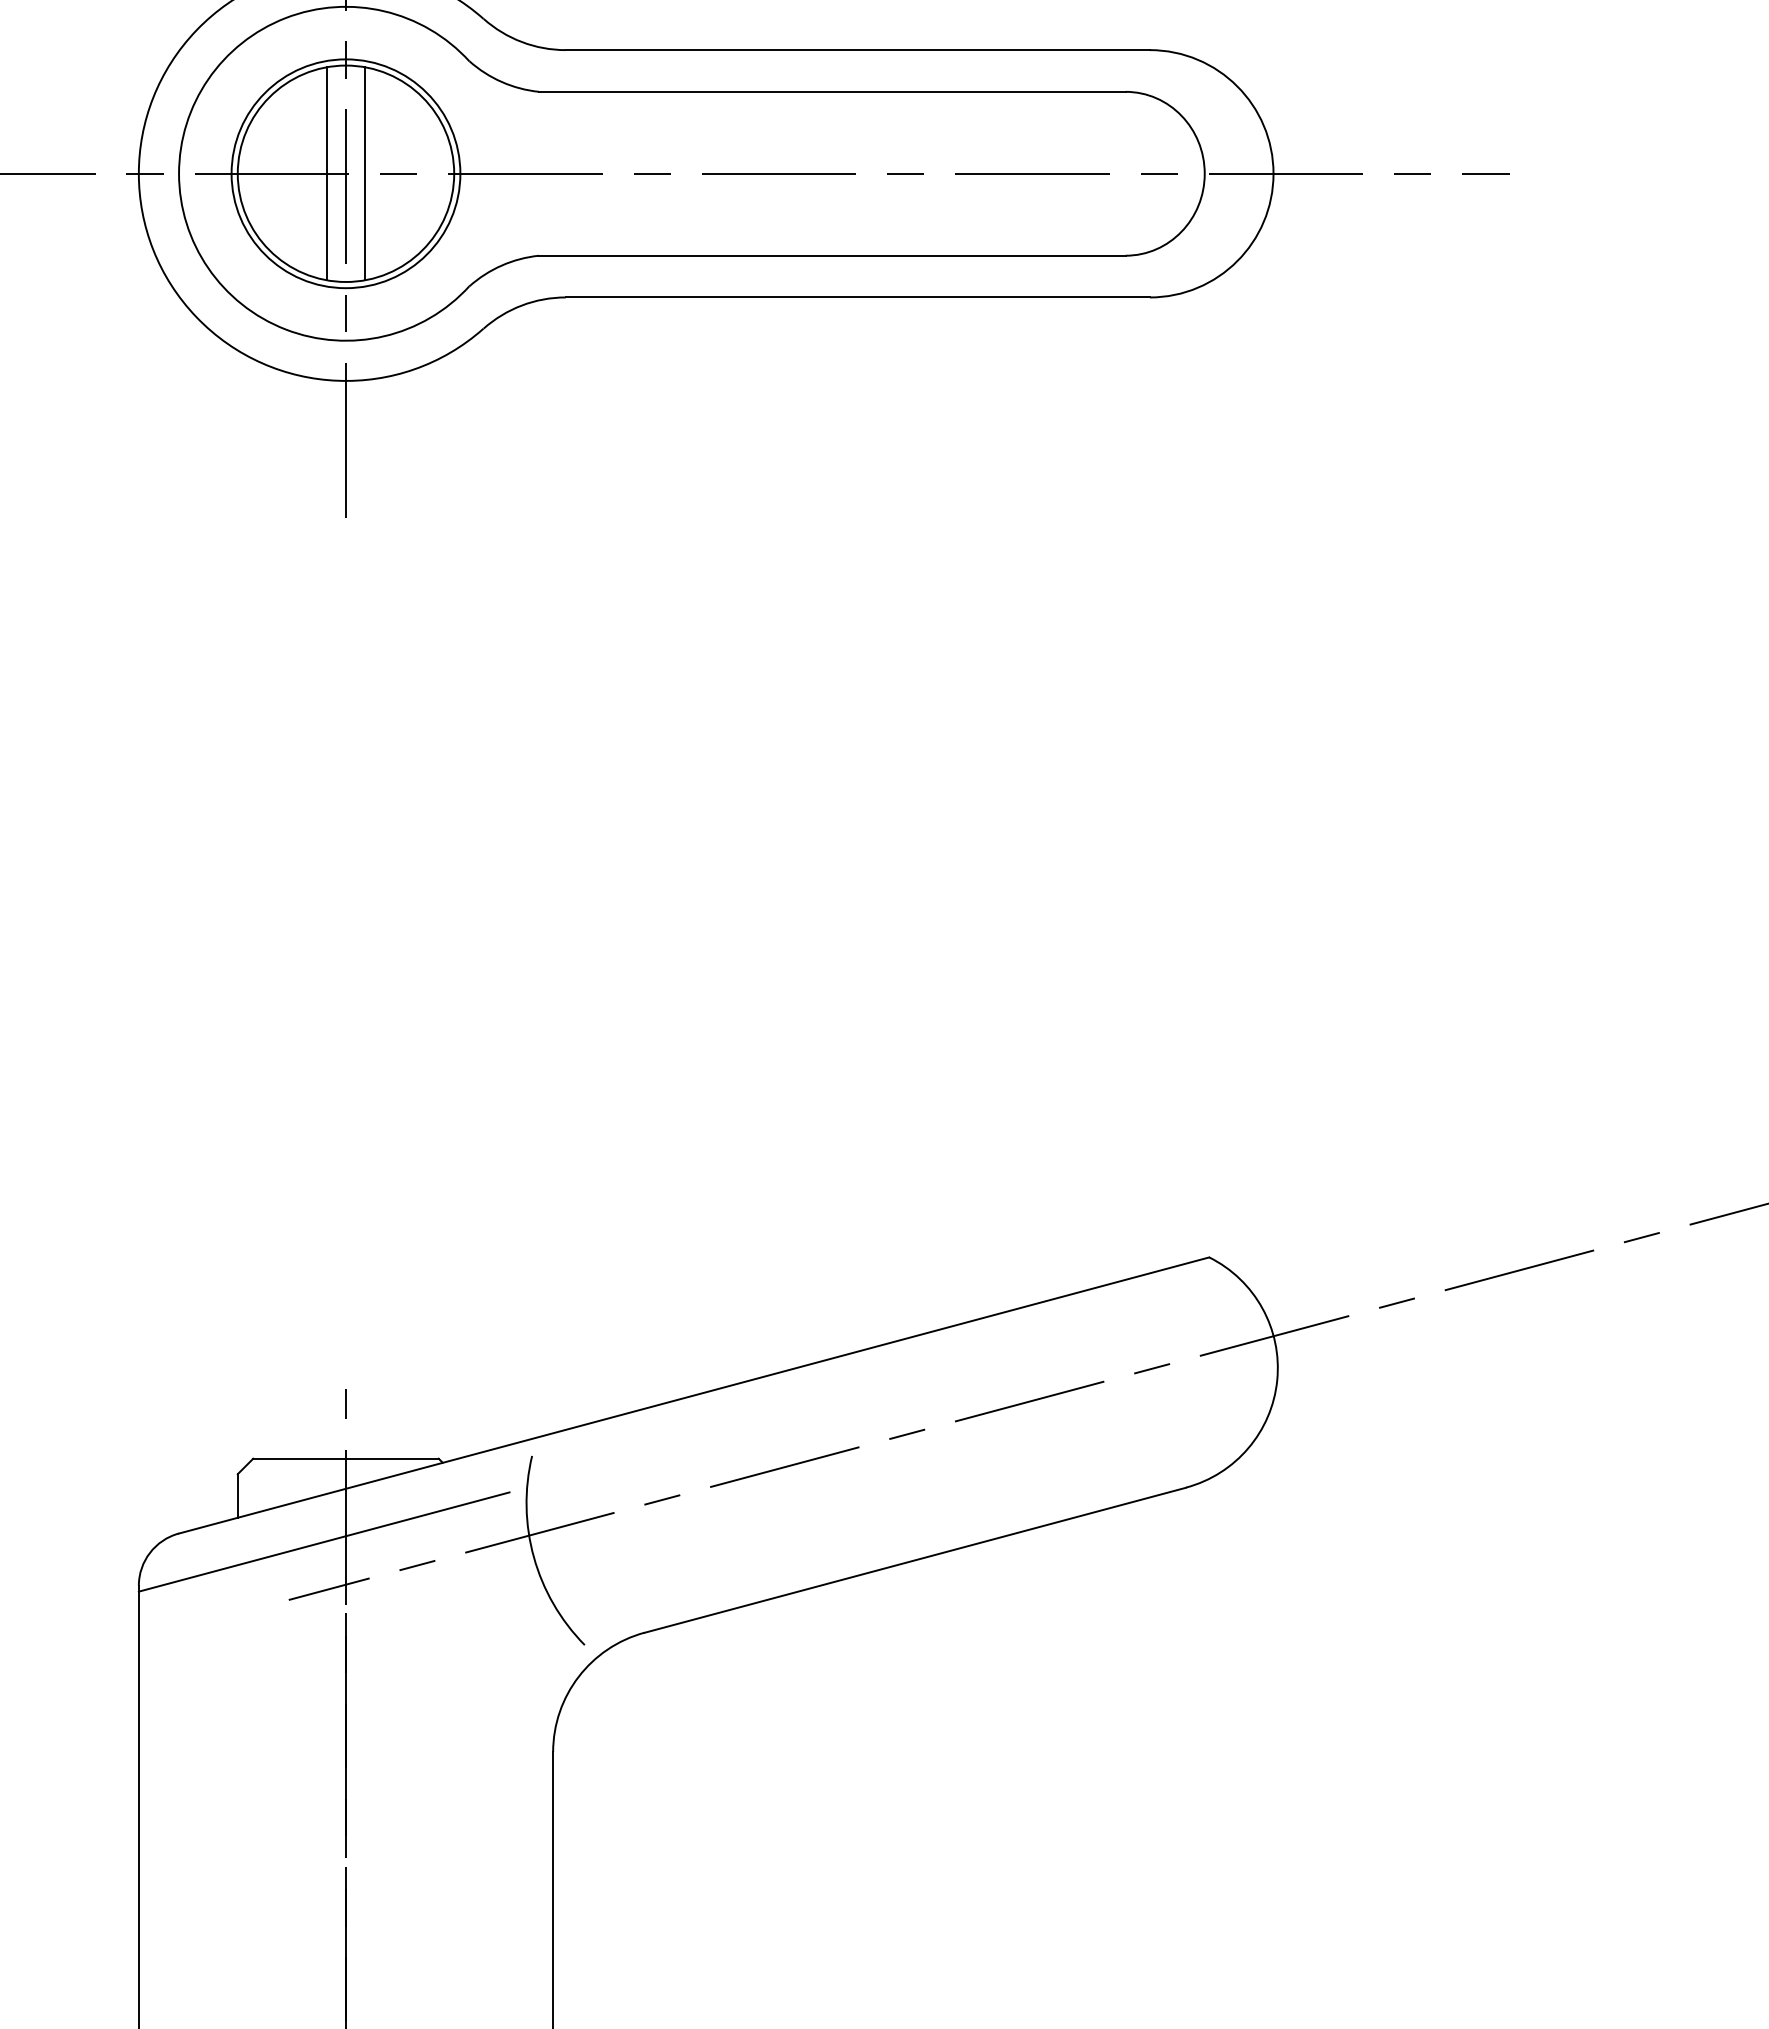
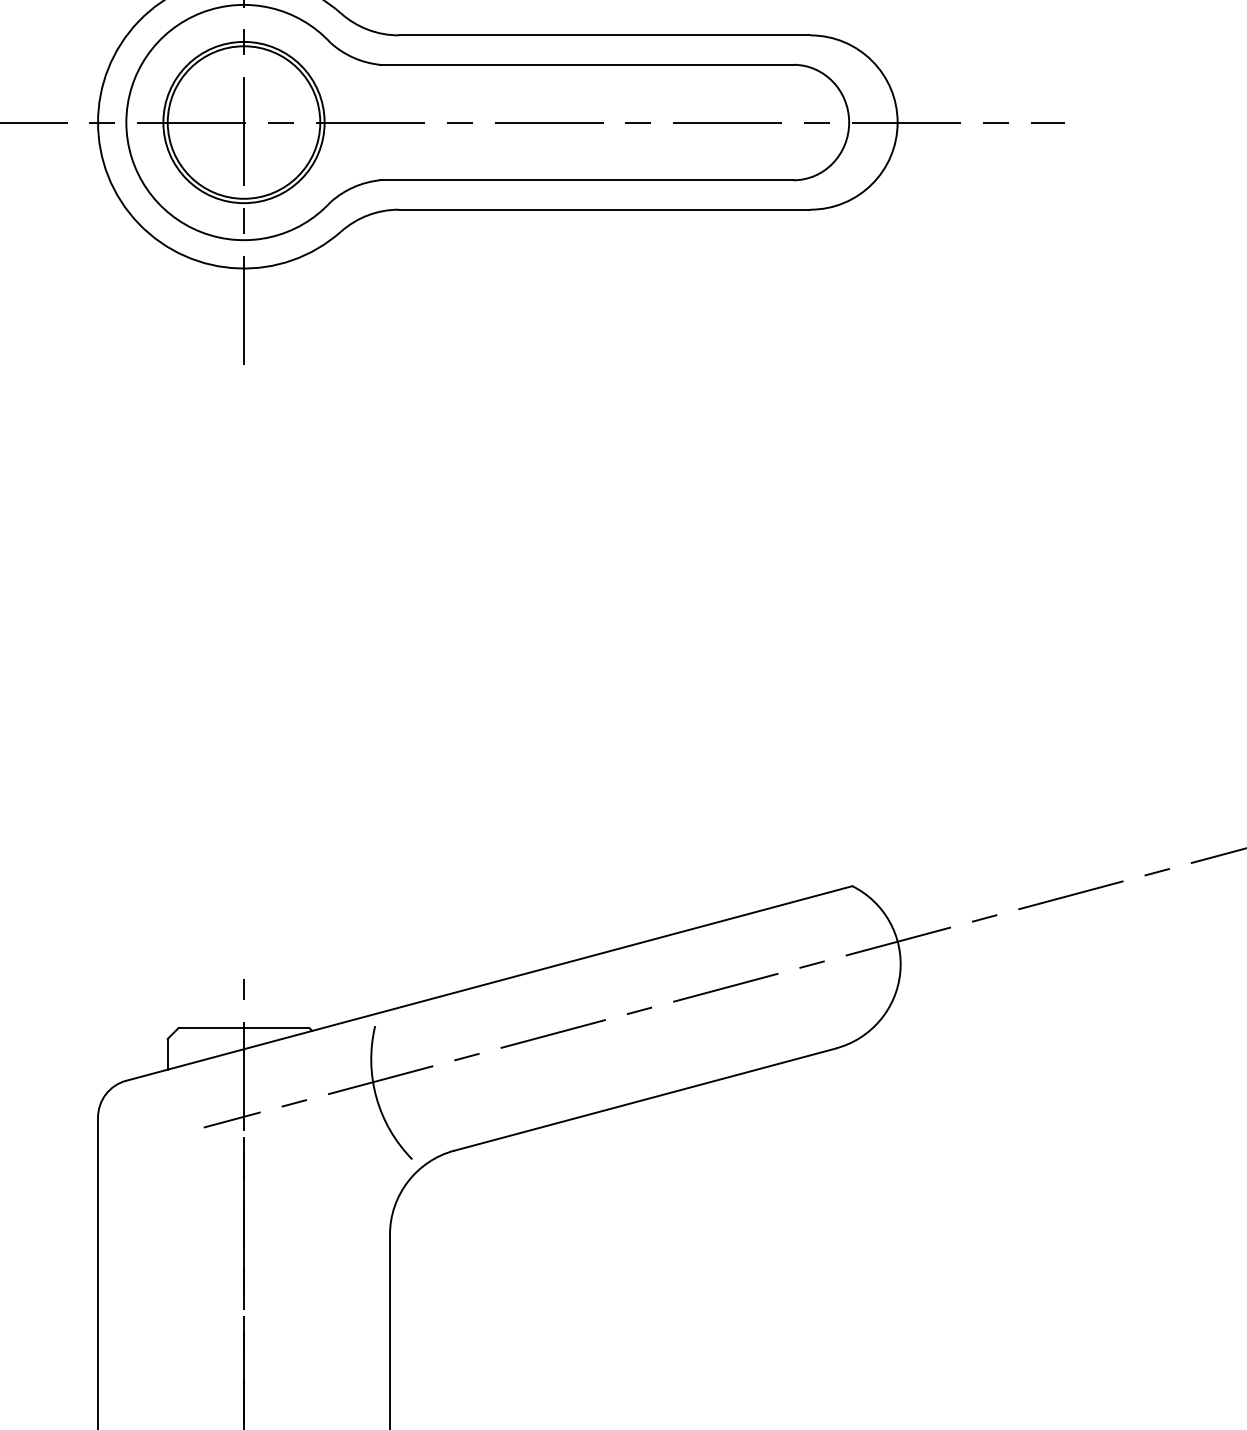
line: (327, 173) -> (230, 122), removed
line: (364, 173) -> (257, 122), removed
line: (323, 1541) -> (228, 1086), removed

